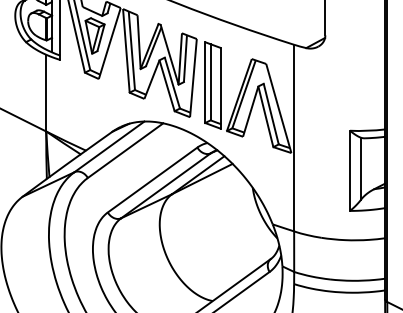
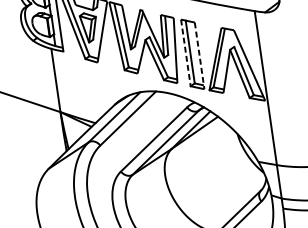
line: (205, 83) -> (186, 53), solid -> dashed
line: (221, 89) -> (200, 56), solid -> dashed

